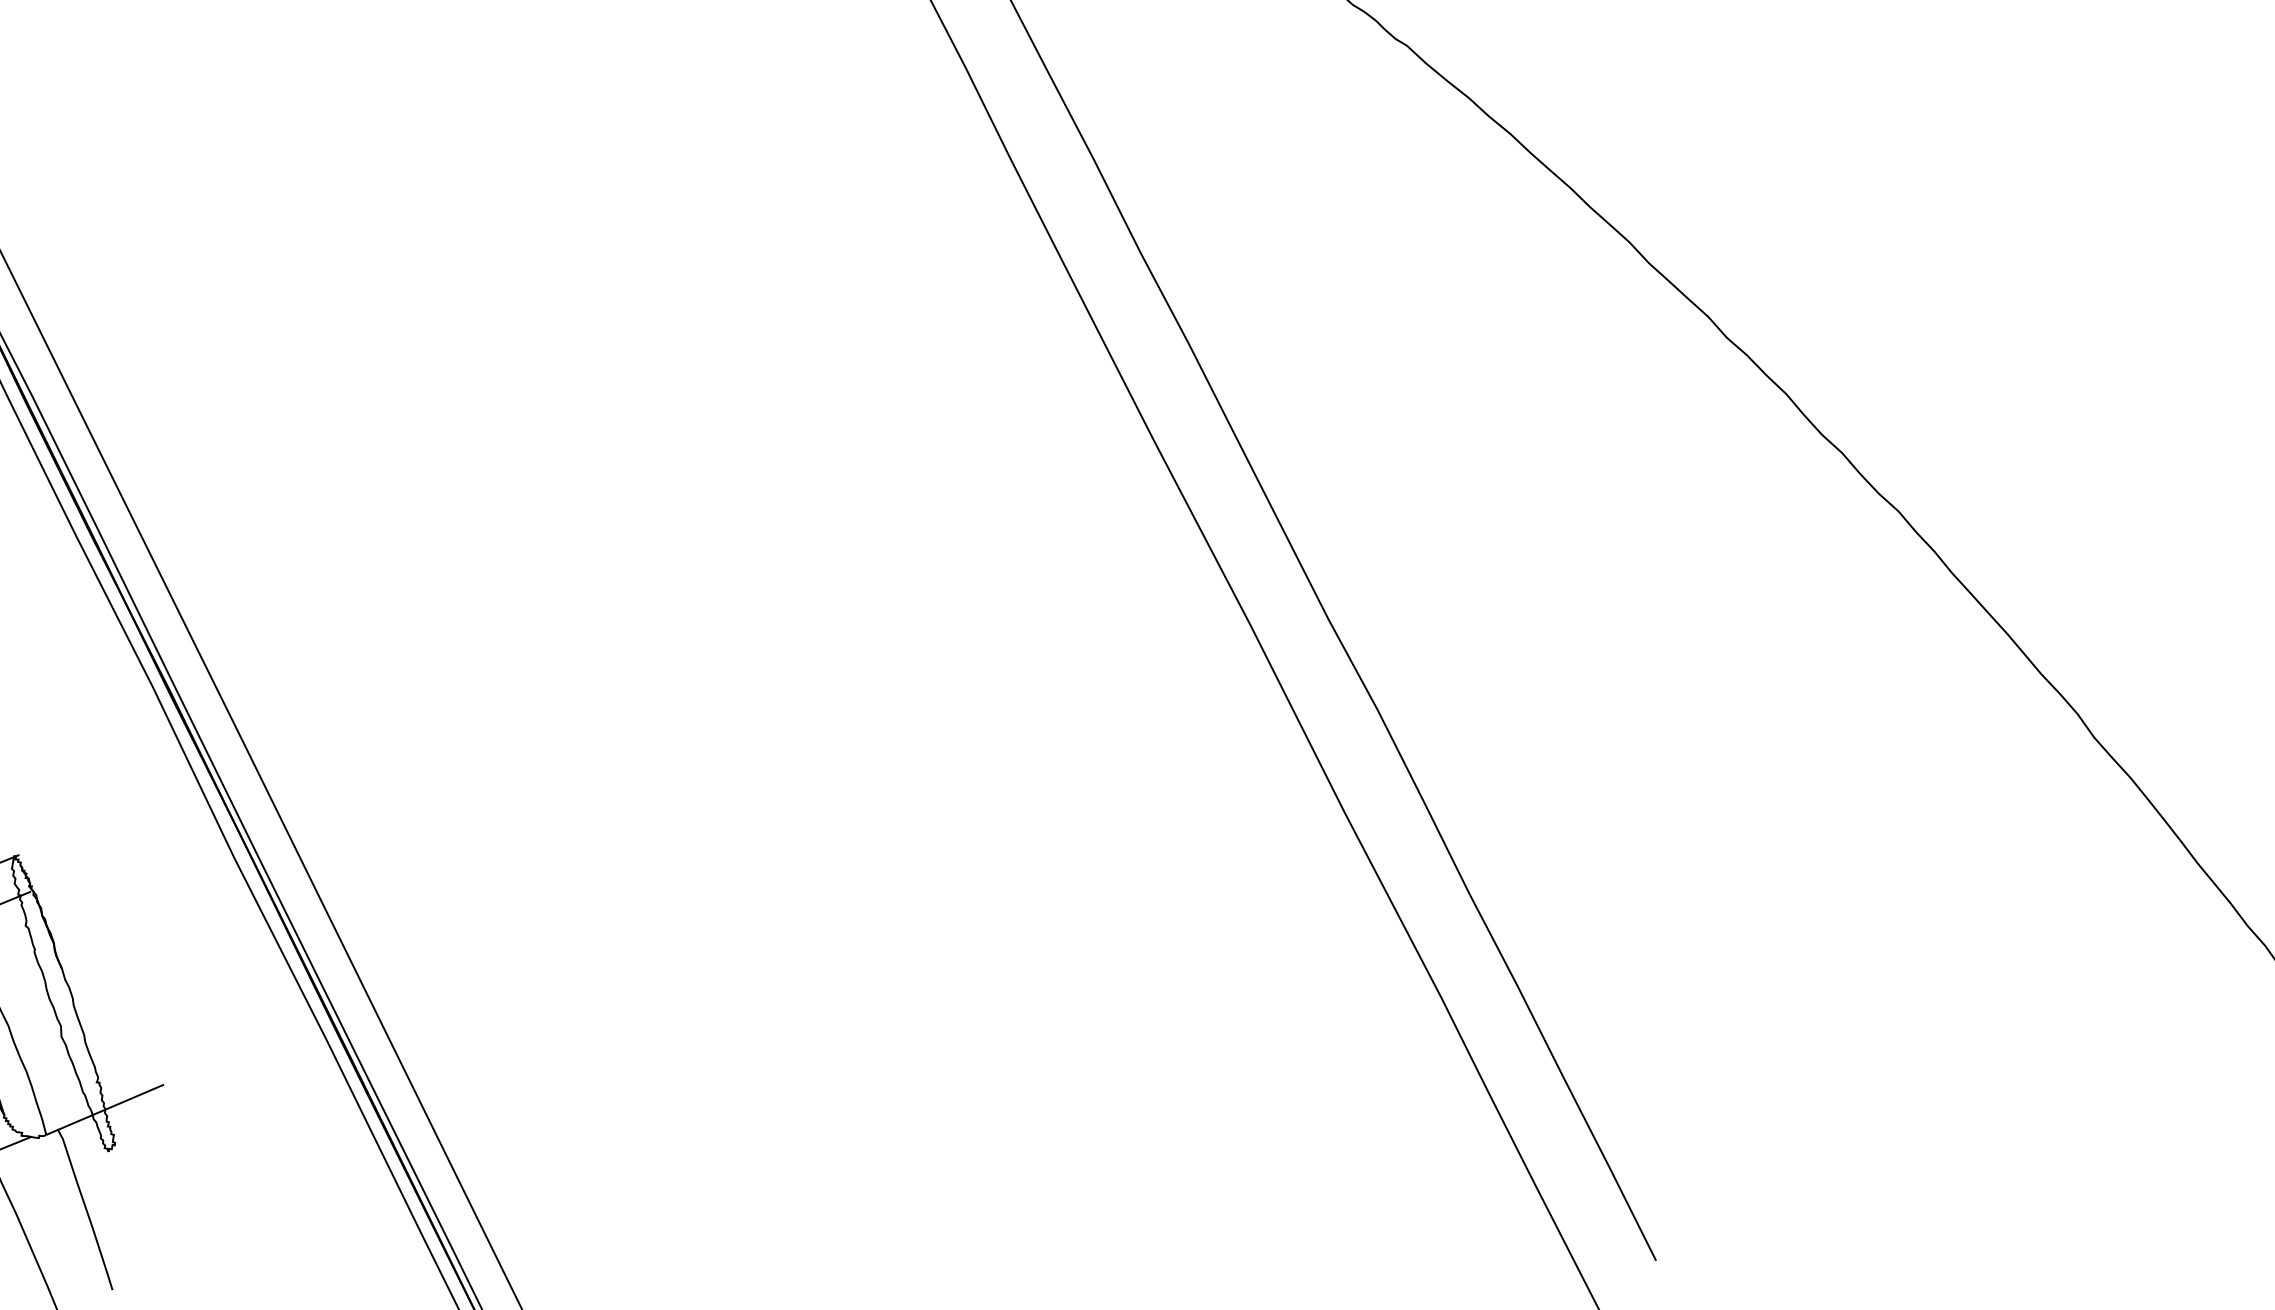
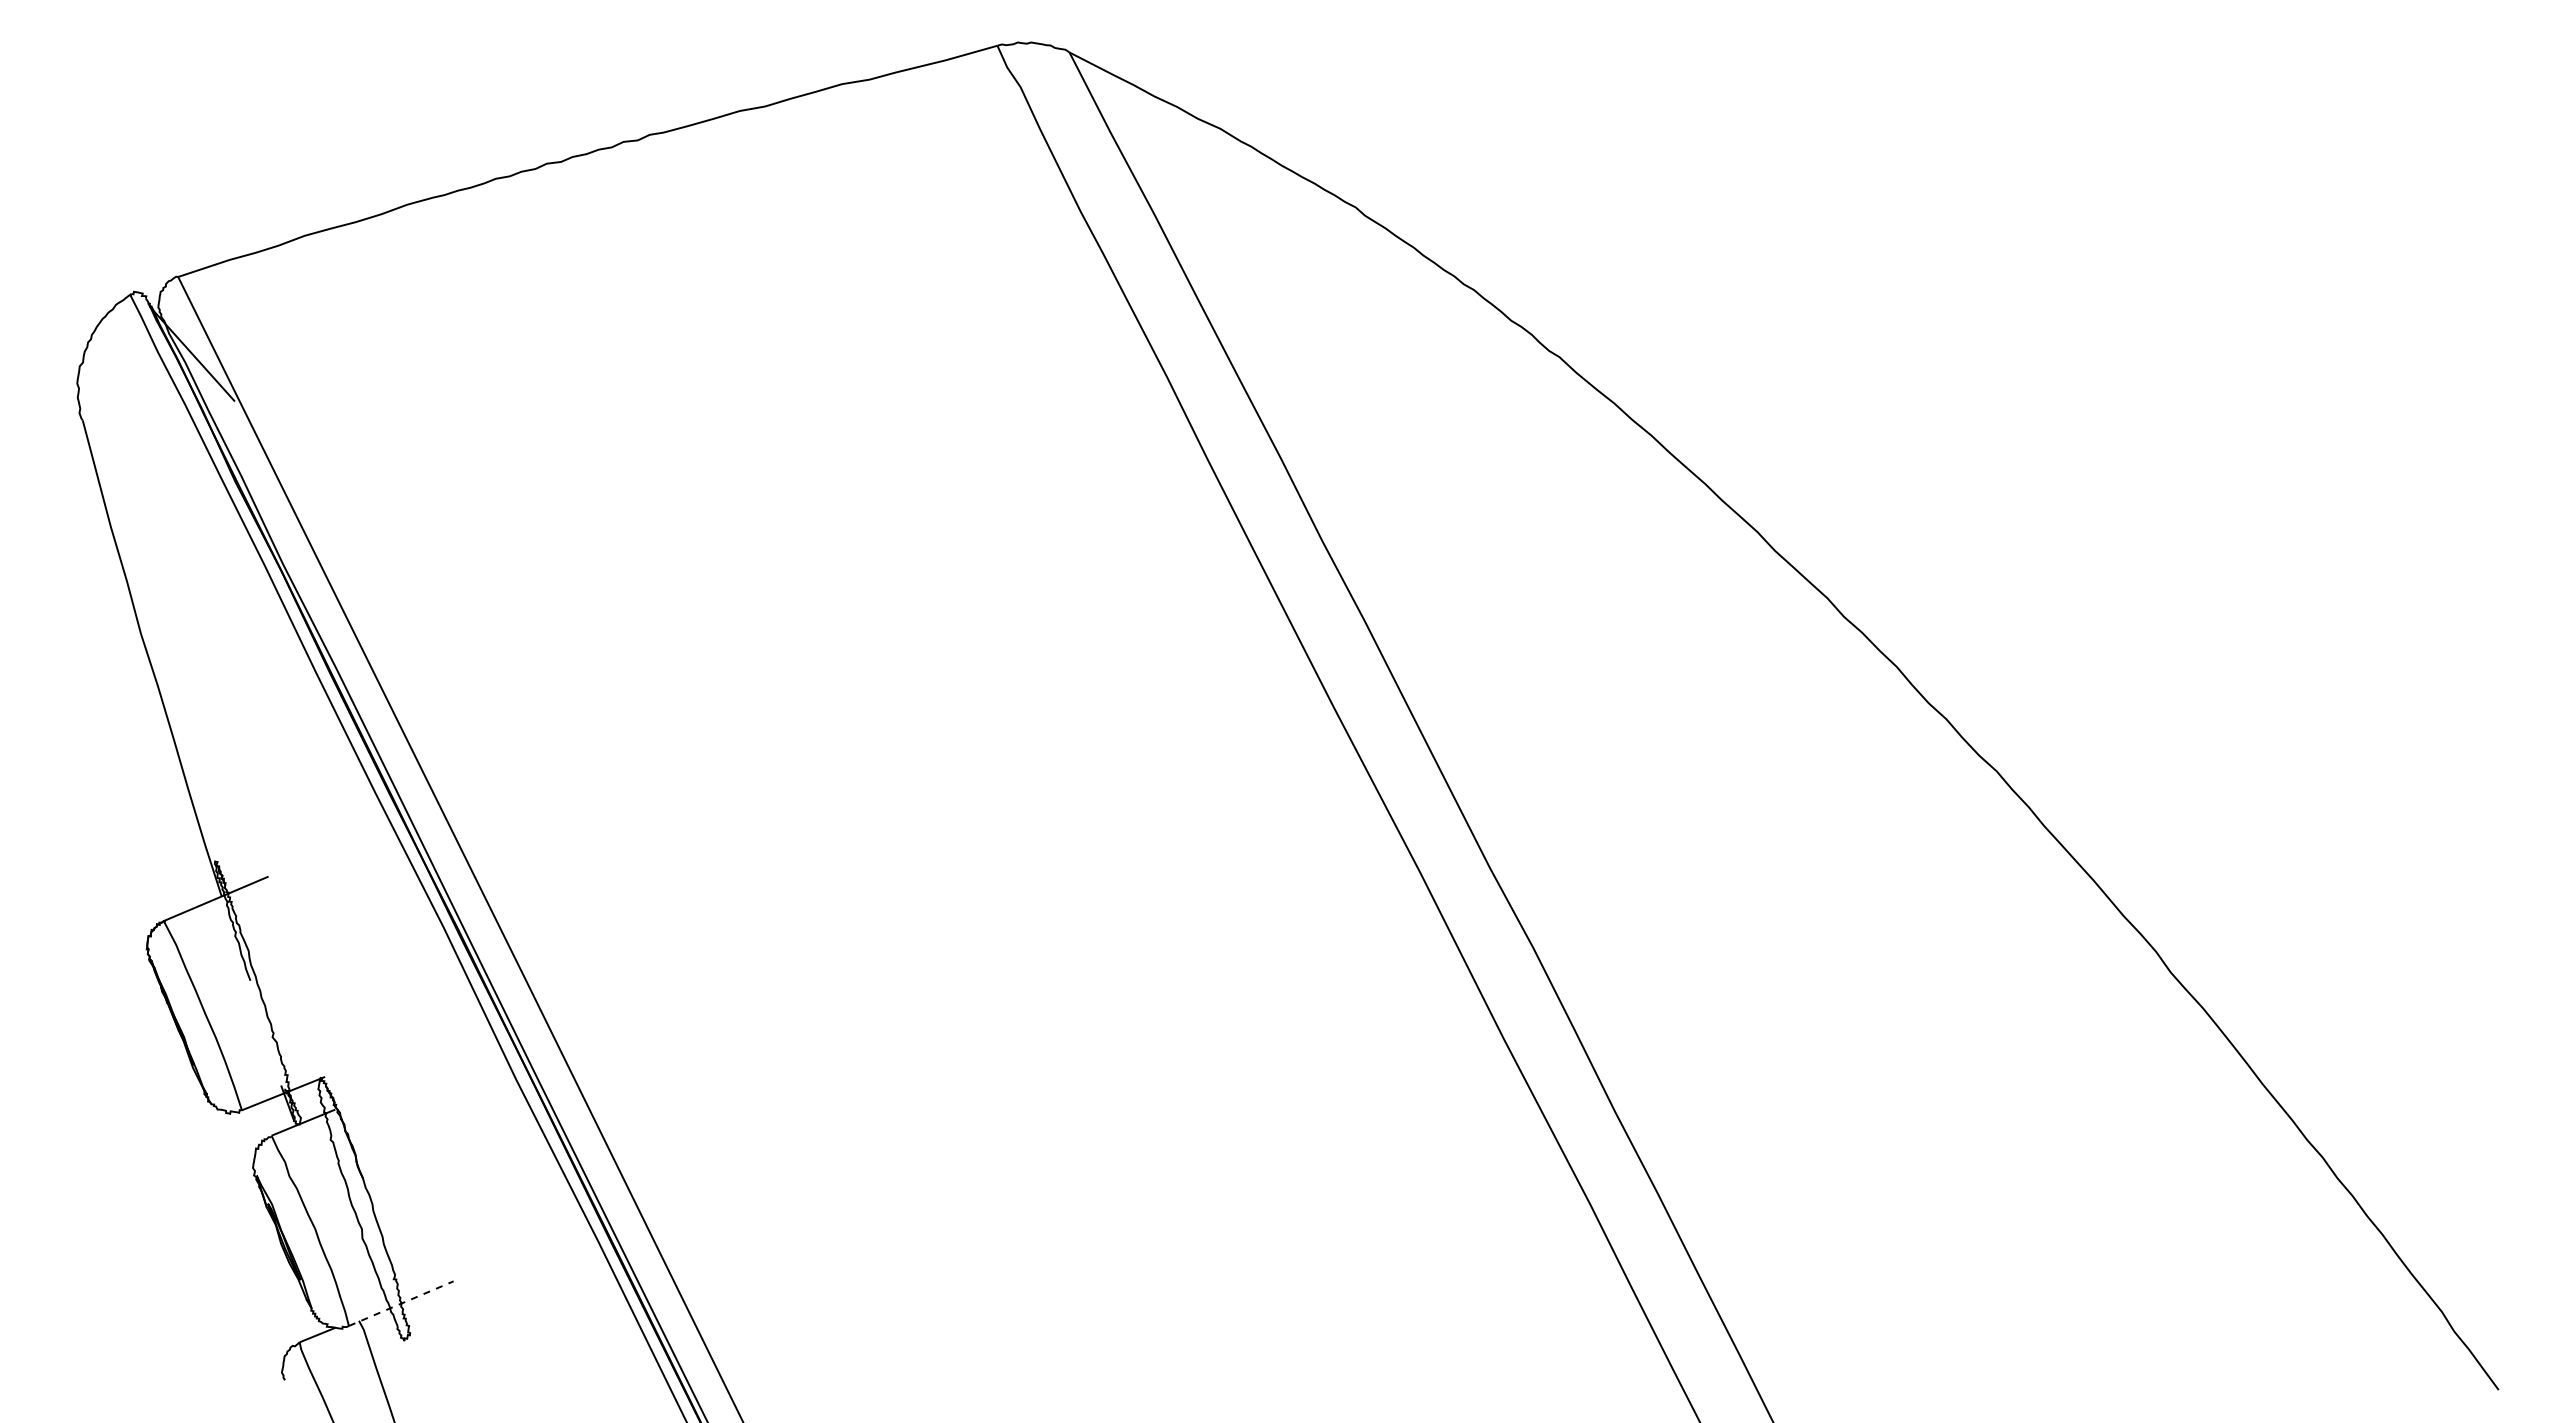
line: (105, 1109) -> (401, 1303), solid -> dashed

